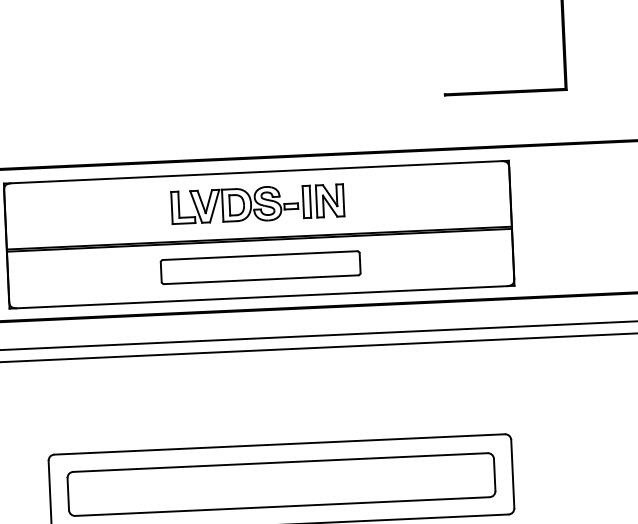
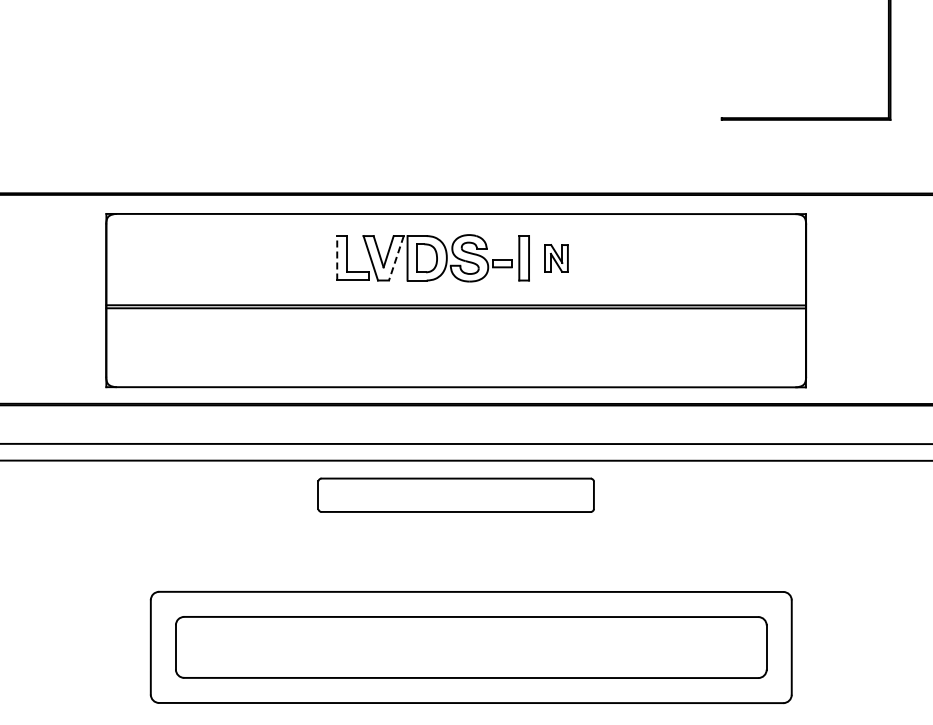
part: (330, 201) -> (556, 258), size x0.6
line: (214, 206) -> (396, 258), solid -> dashed
line: (172, 207) -> (337, 257), solid -> dashed
part: (260, 267) -> (455, 494), moved

